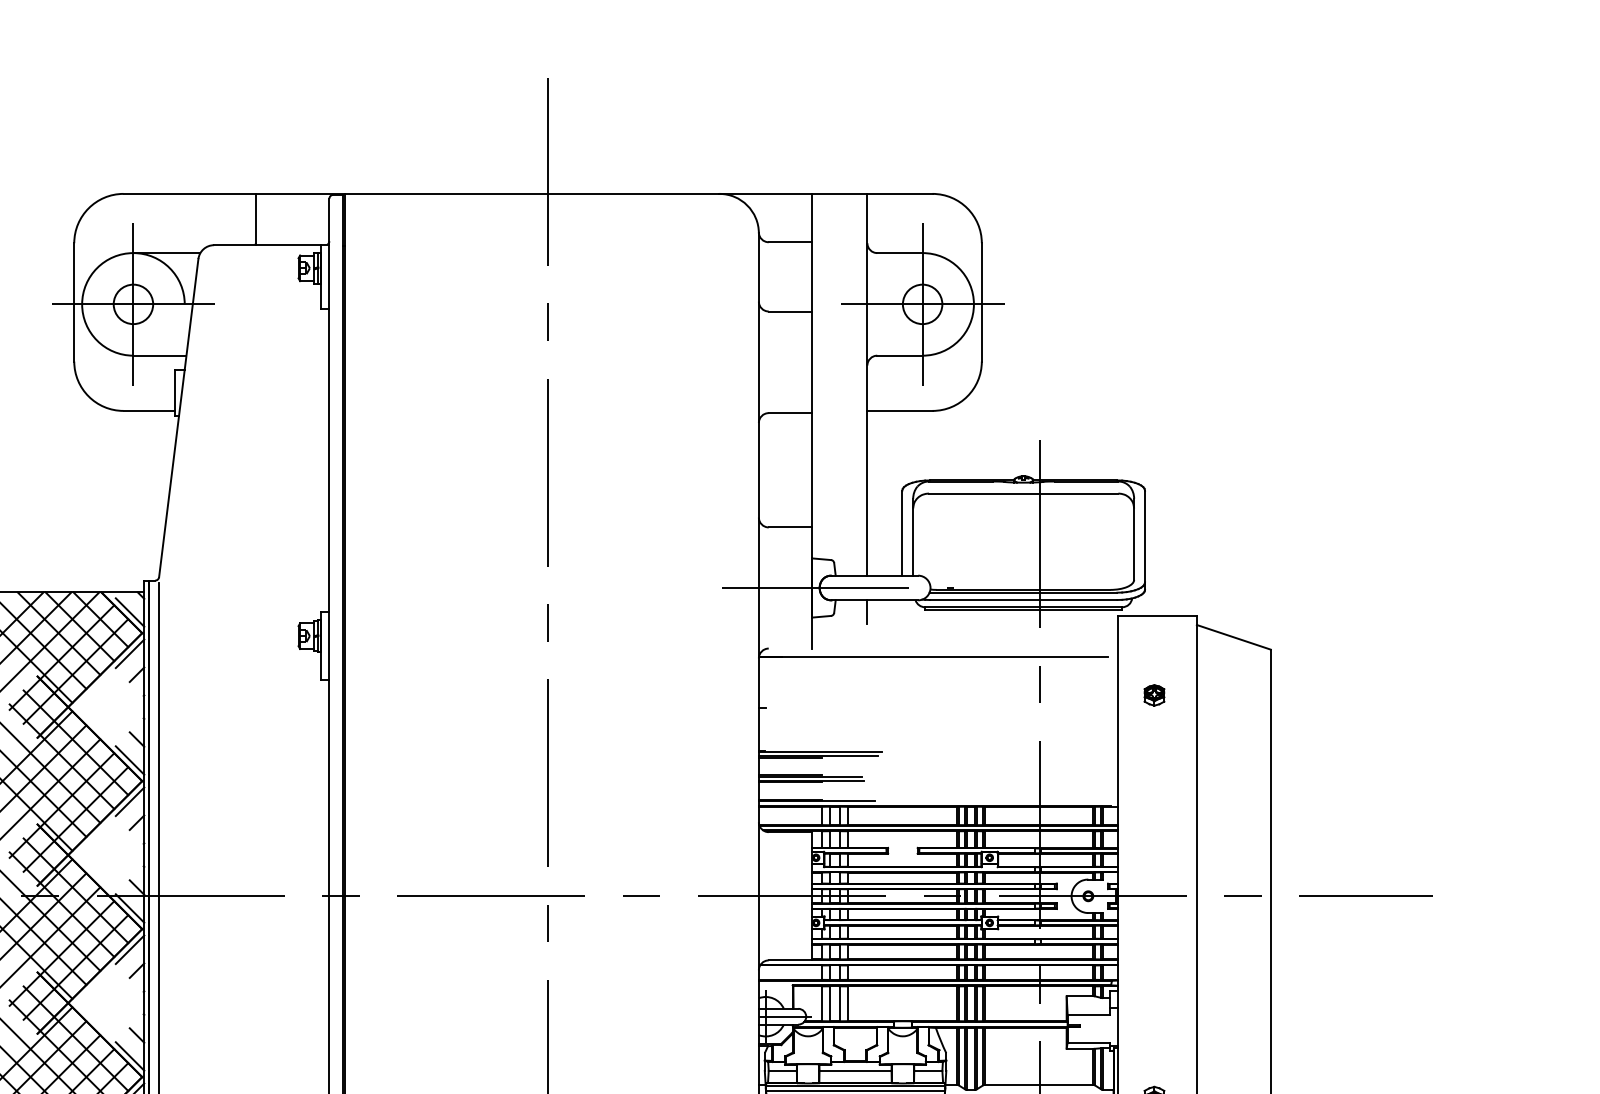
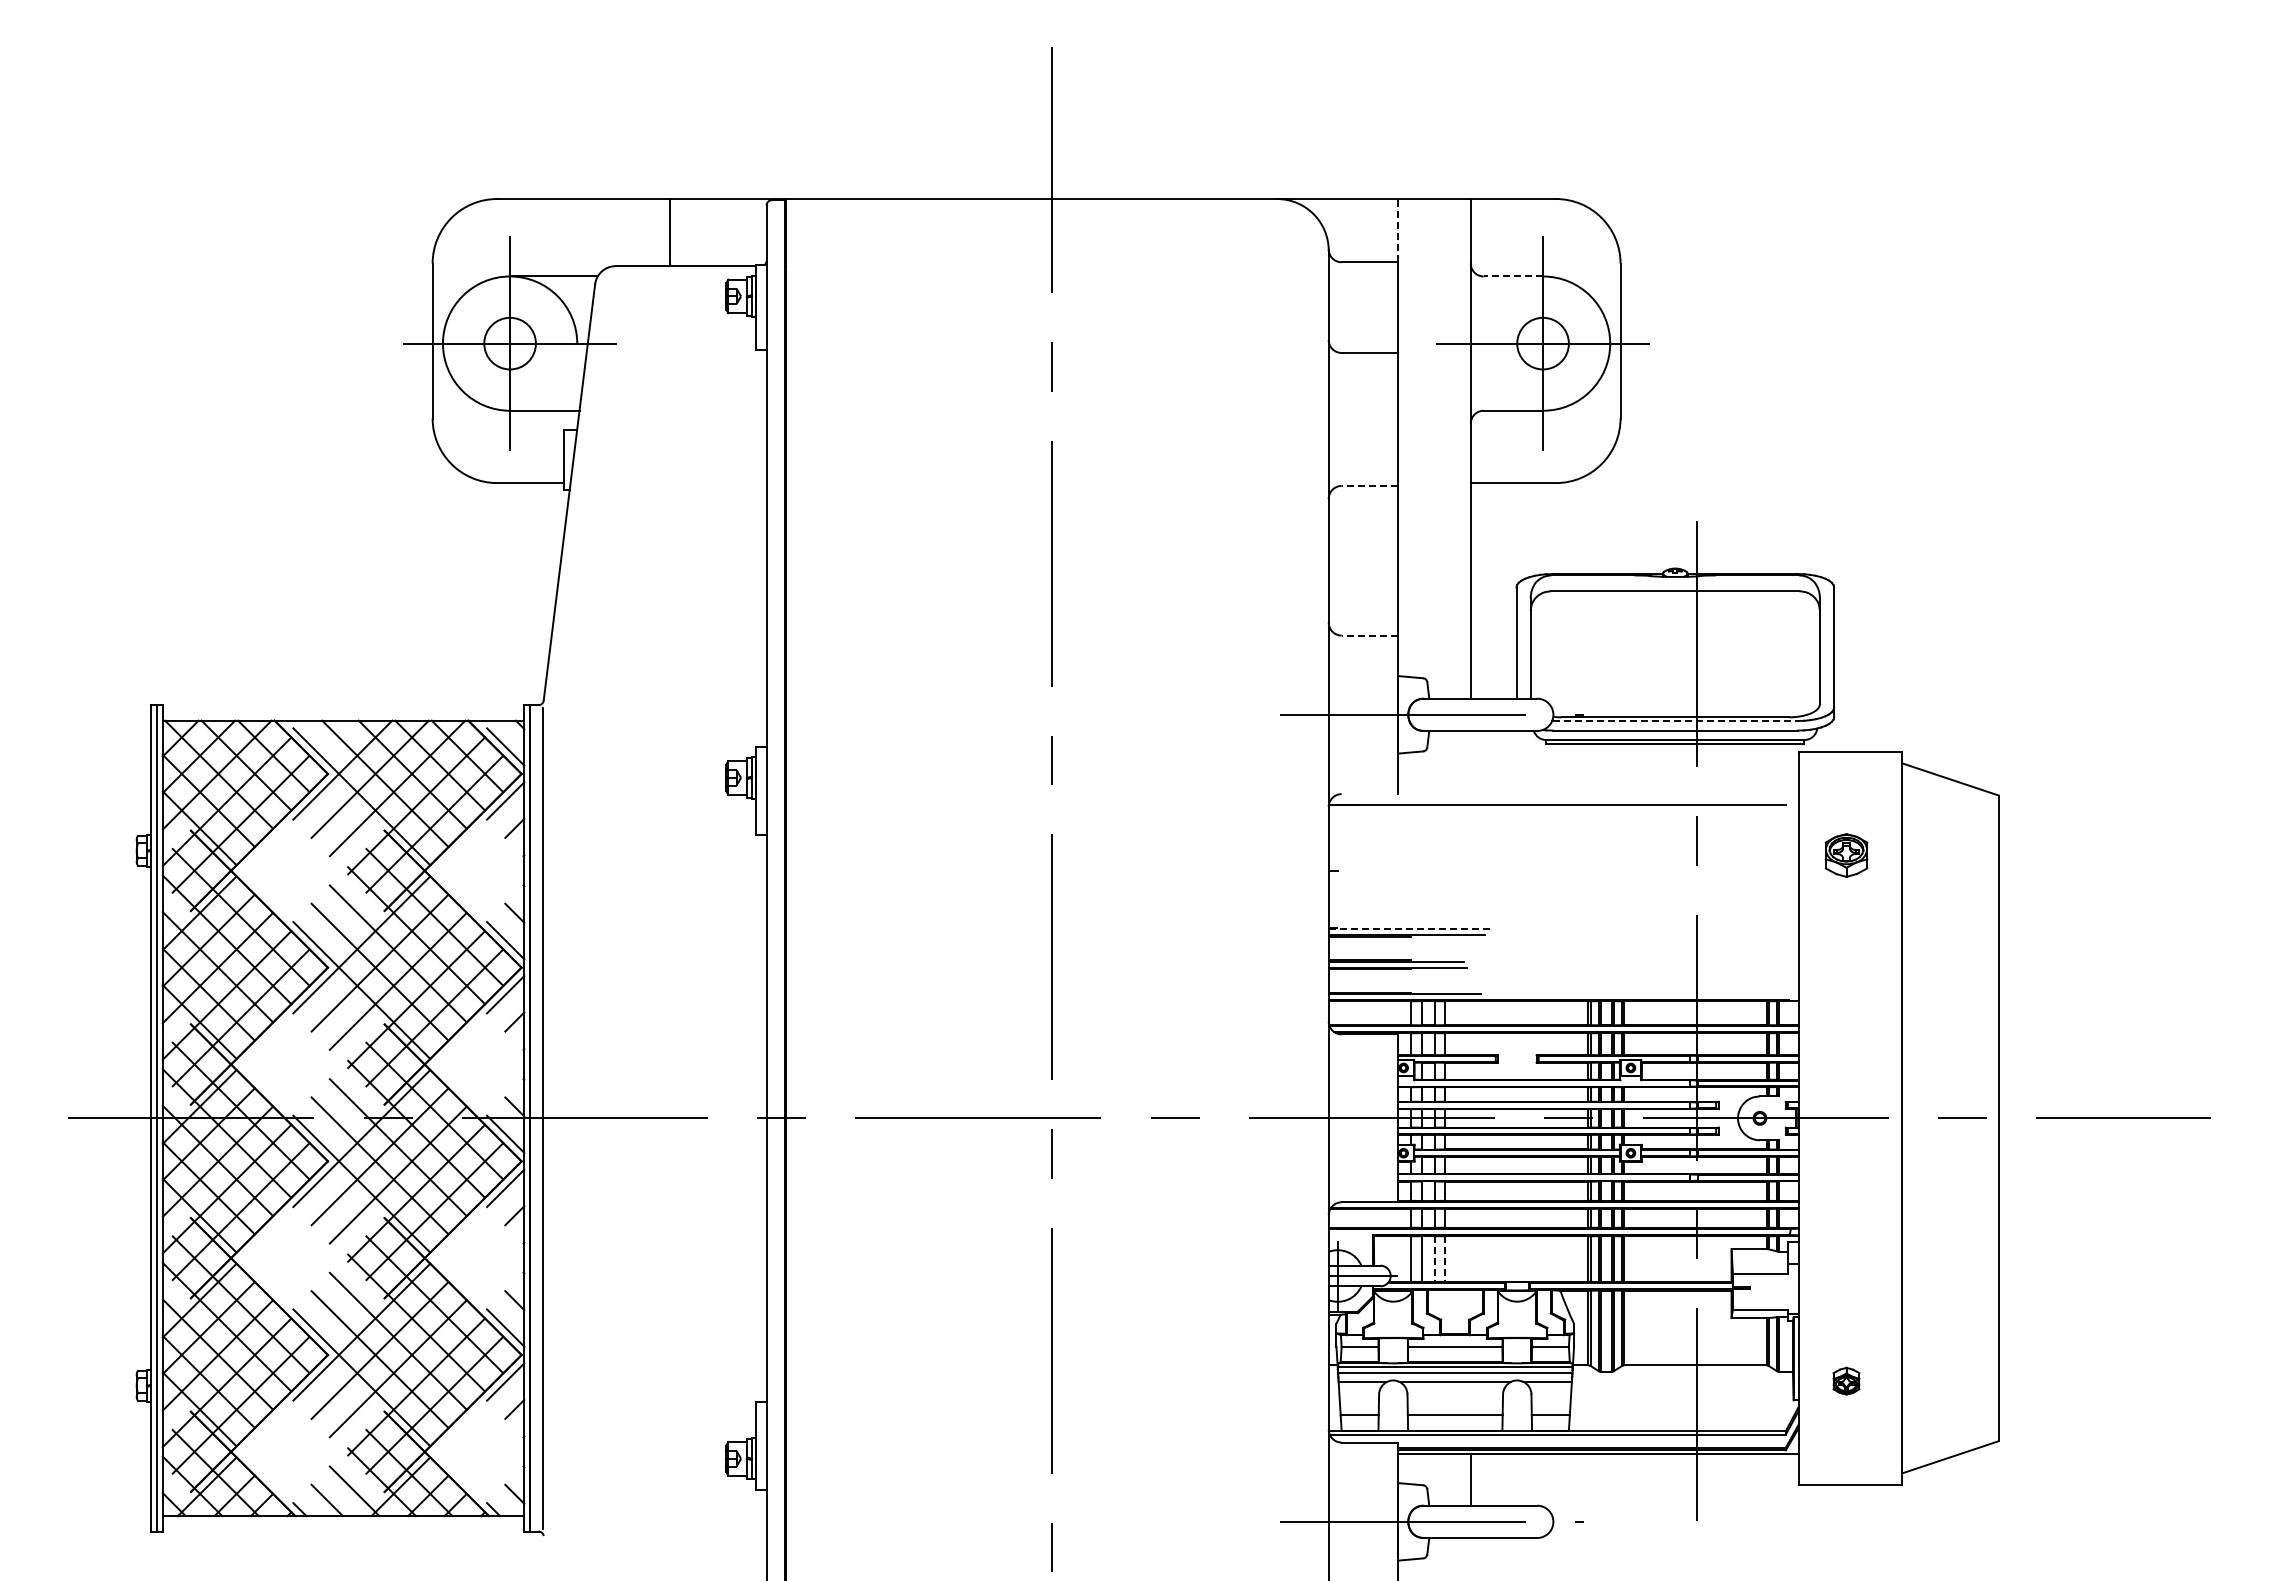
line: (812, 217) -> (1398, 230), solid -> dashed
line: (900, 253) -> (1513, 276), solid -> dashed
line: (790, 412) -> (1369, 485), solid -> dashed
line: (790, 527) -> (1369, 635), solid -> dashed
line: (1023, 593) -> (1675, 721), solid -> dashed
line: (867, 612) -> (1470, 746), removed
part: (1154, 695) -> (1846, 855), size x1.6
line: (820, 751) -> (1409, 929), solid -> dashed
line: (839, 1004) -> (1434, 1259), solid -> dashed
line: (847, 1004) -> (1444, 1259), solid -> dashed

